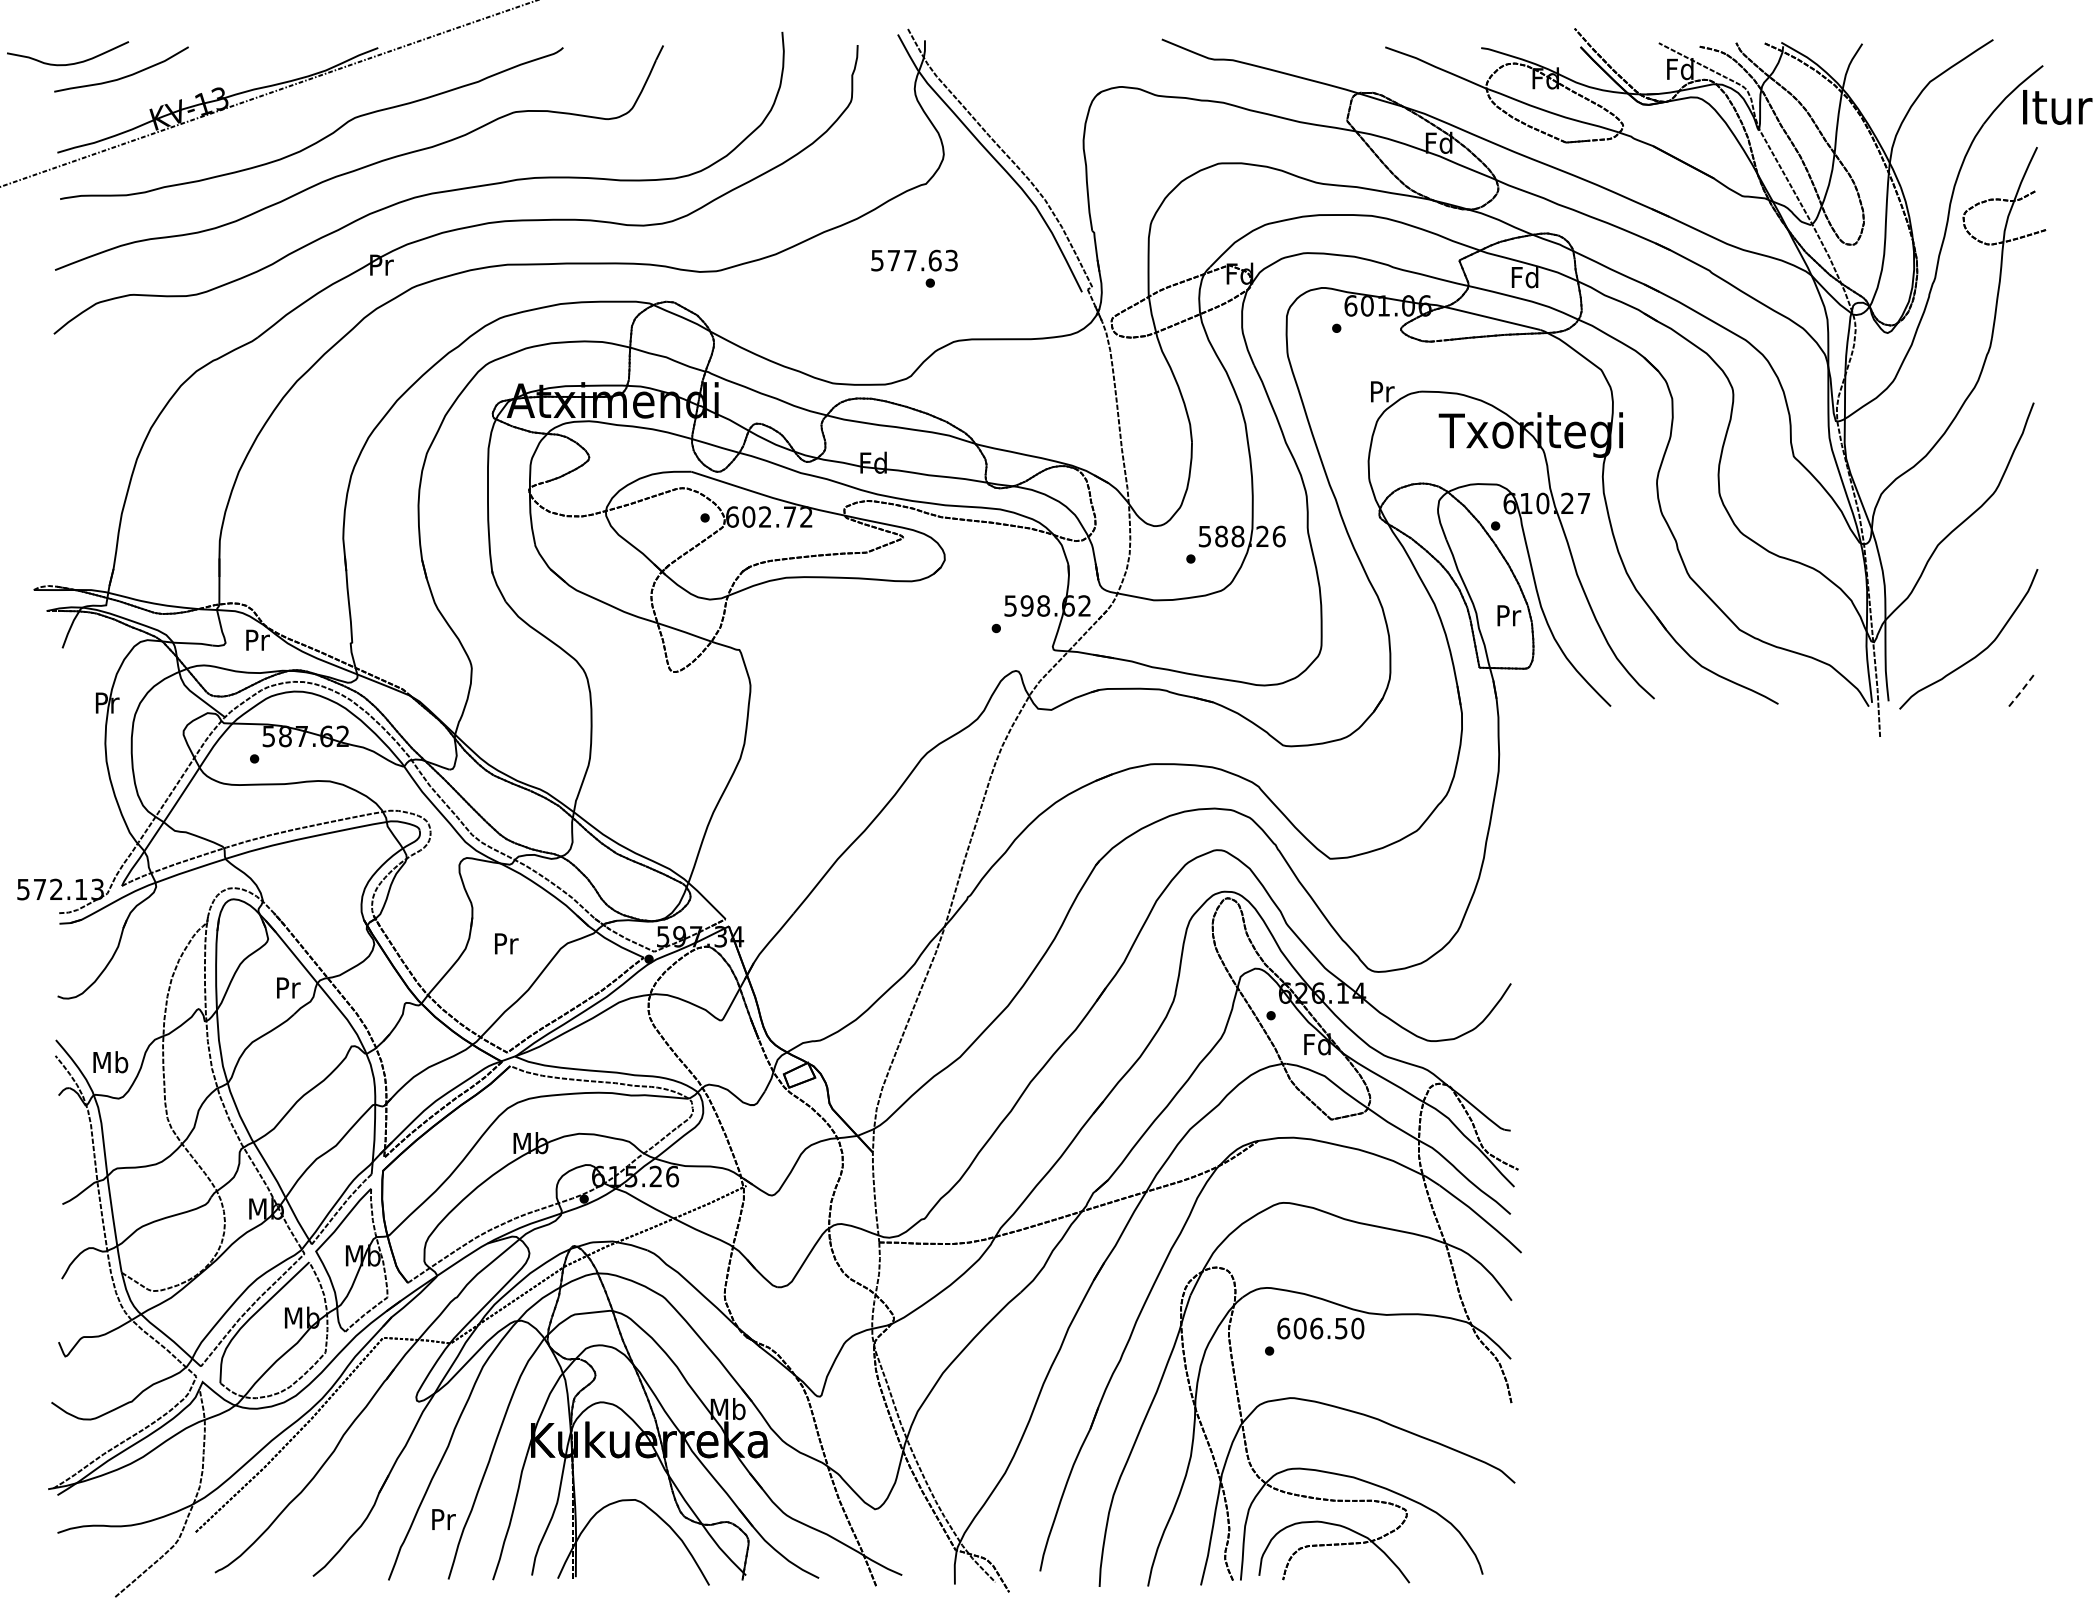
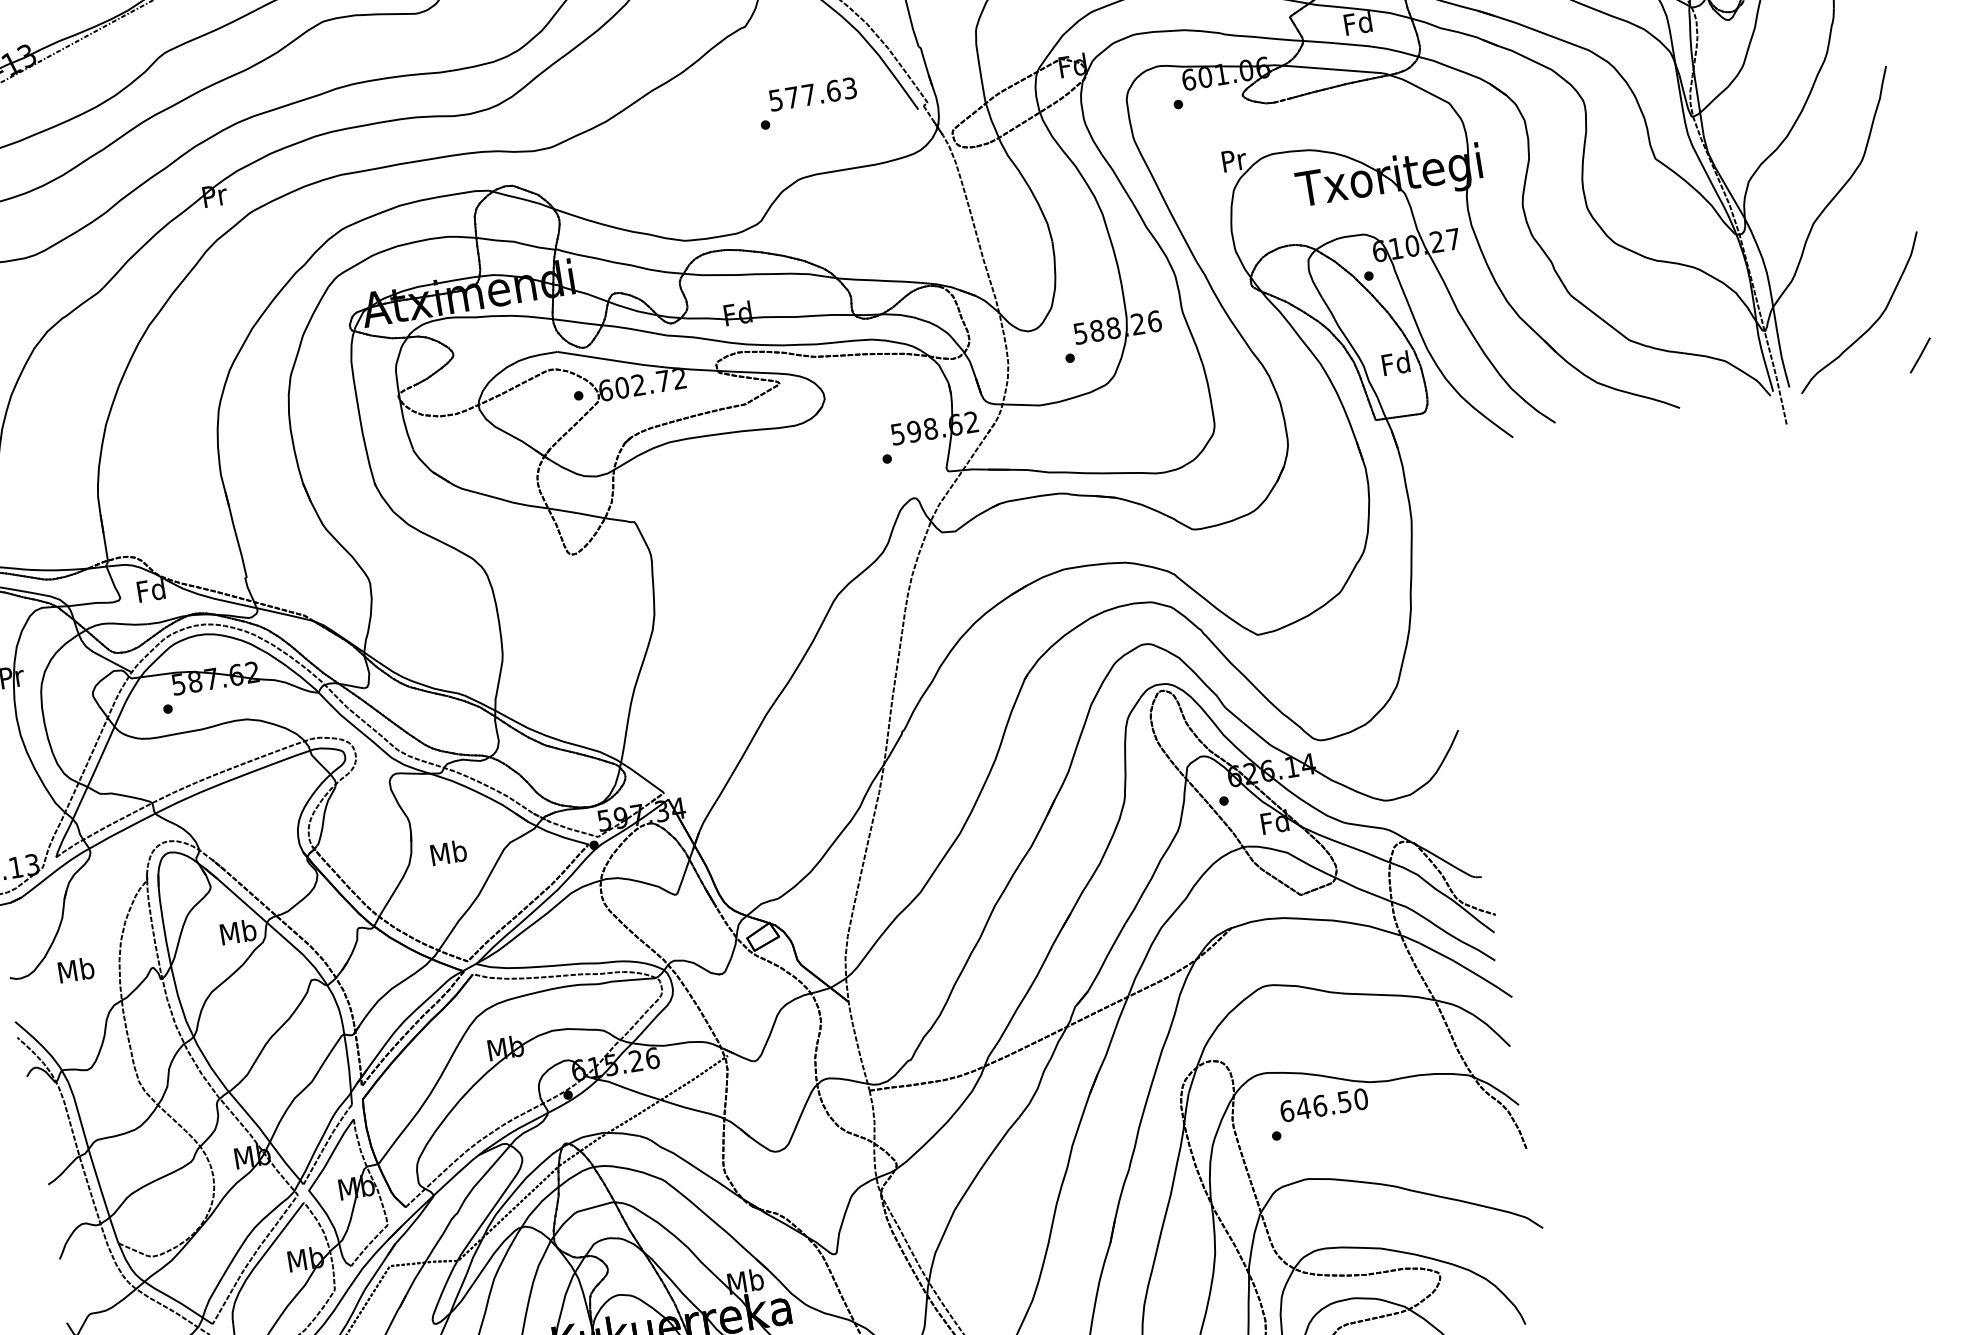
text: (914, 260) -> (812, 94), moved
text: (1508, 615) -> (1396, 363), Pr -> Fd
text: (256, 640) -> (150, 590), Pr -> Fd
line: (2021, 691) -> (1920, 356), dashed -> solid
text: (505, 943) -> (448, 852), Pr -> Mb
text: (287, 987) -> (237, 931), Pr -> Mb
text: (110, 1062) -> (76, 970), moved
text: (1299, 1328) -> (1302, 1108), 606.50 -> 646.50

